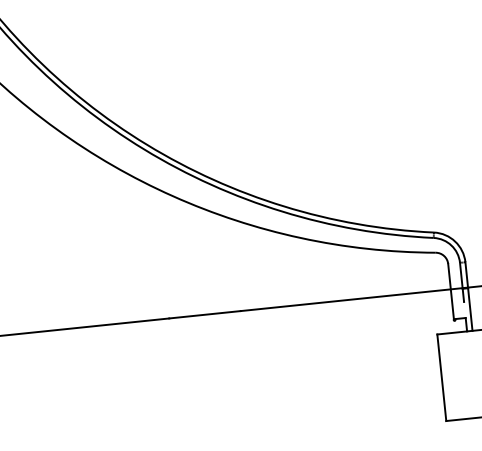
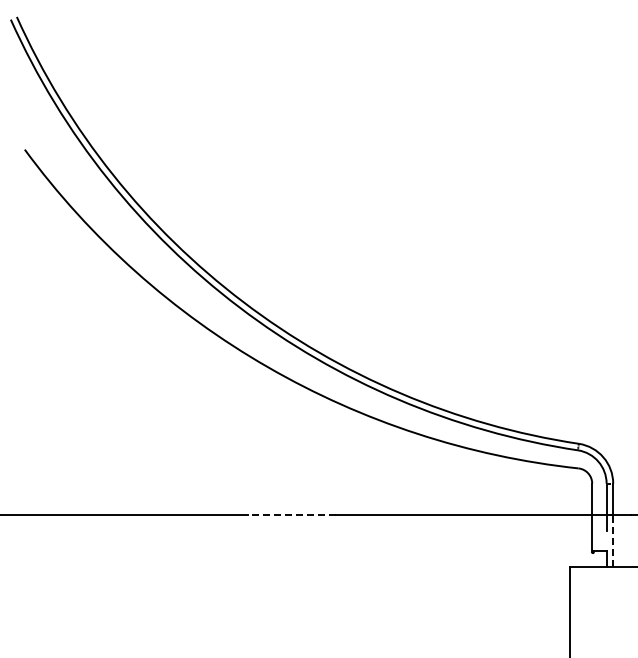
line: (470, 308) -> (613, 540), solid -> dashed
line: (205, 314) -> (292, 514), solid -> dashed

